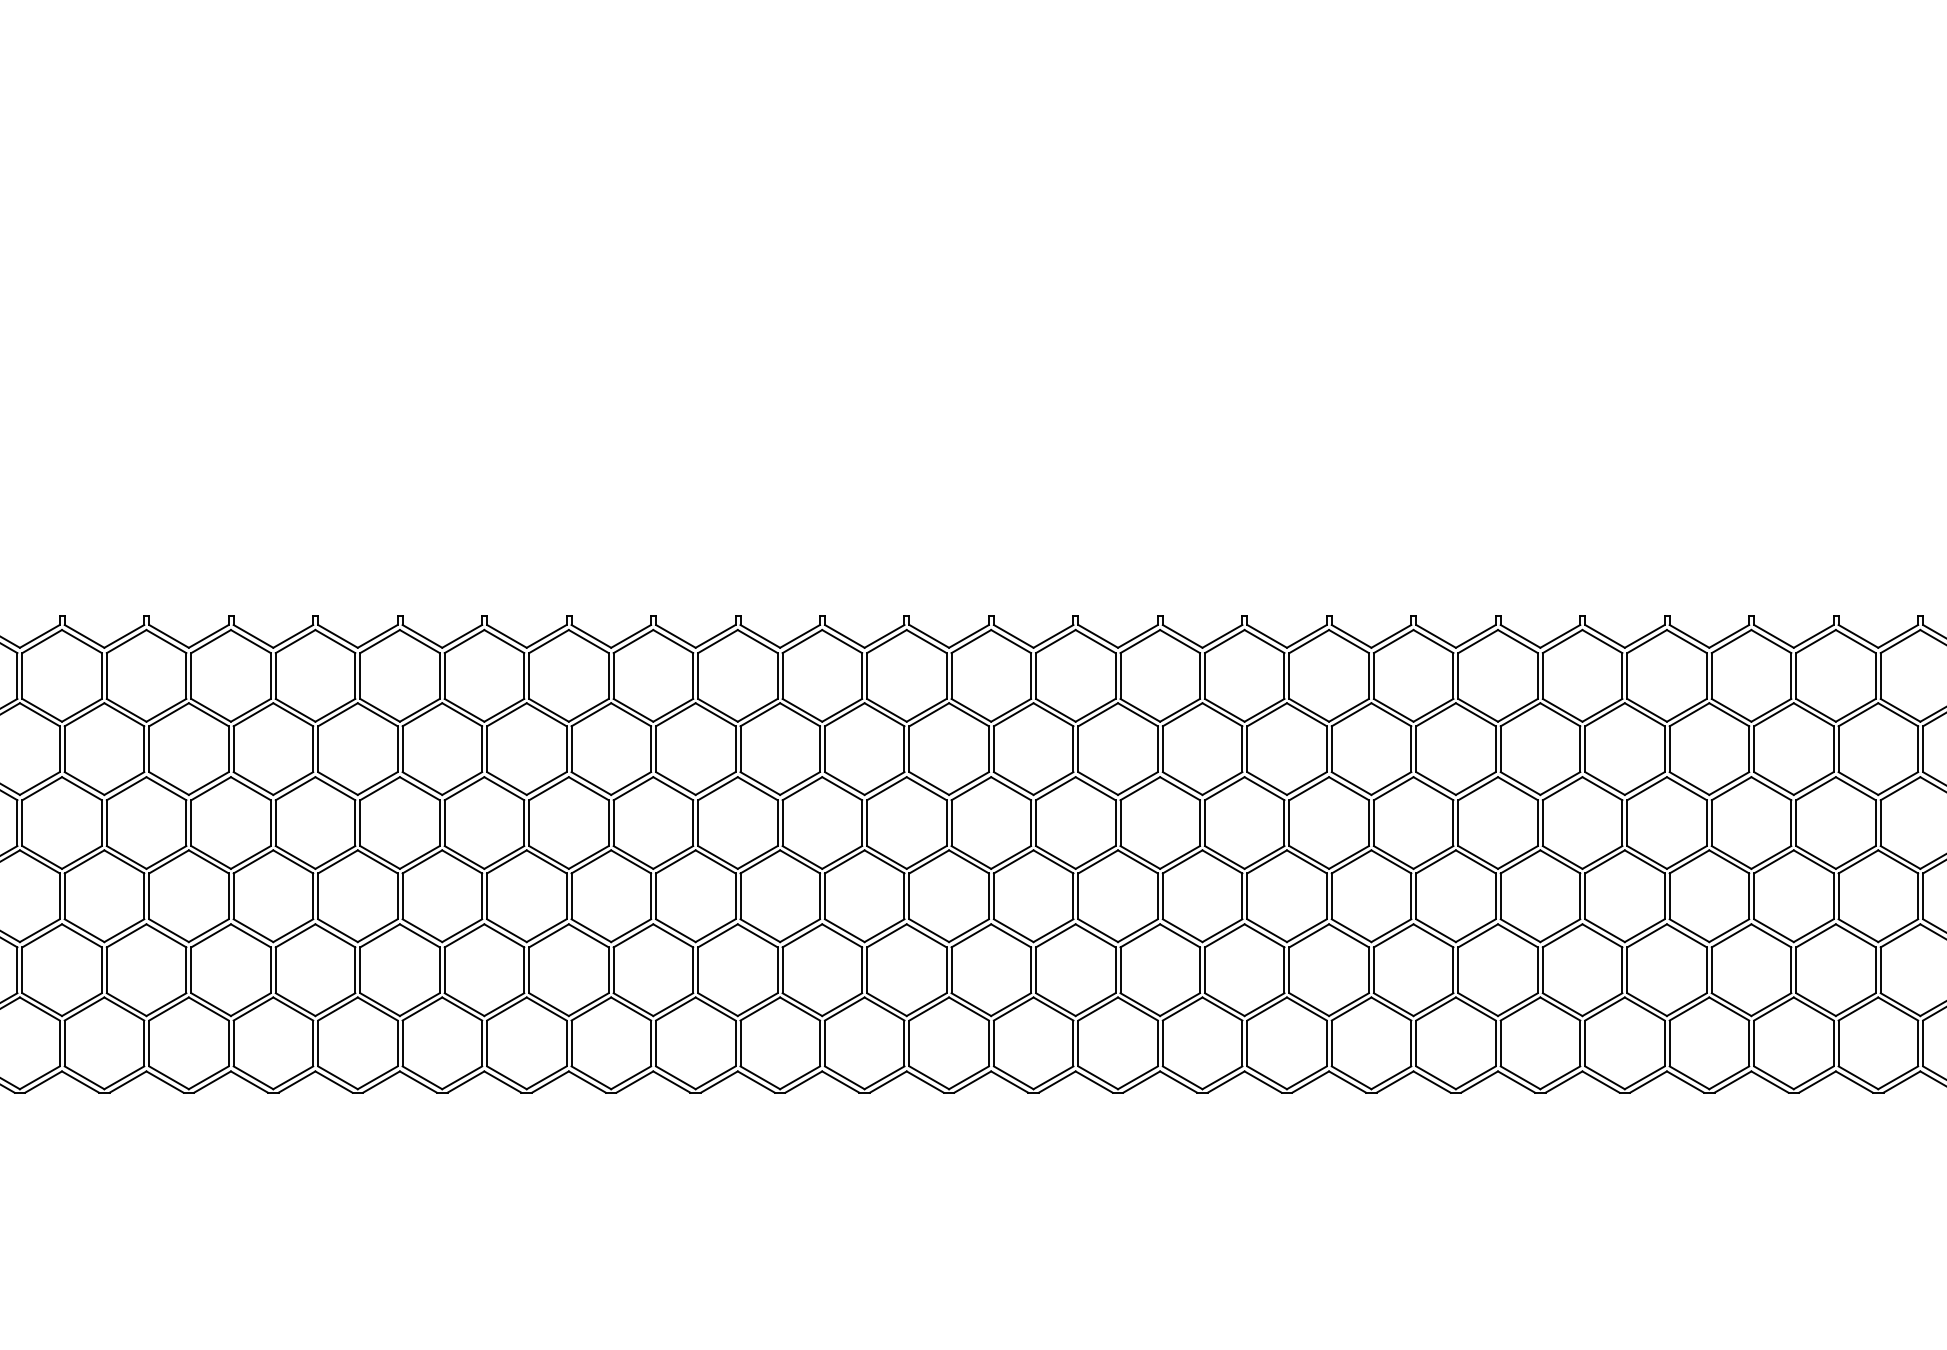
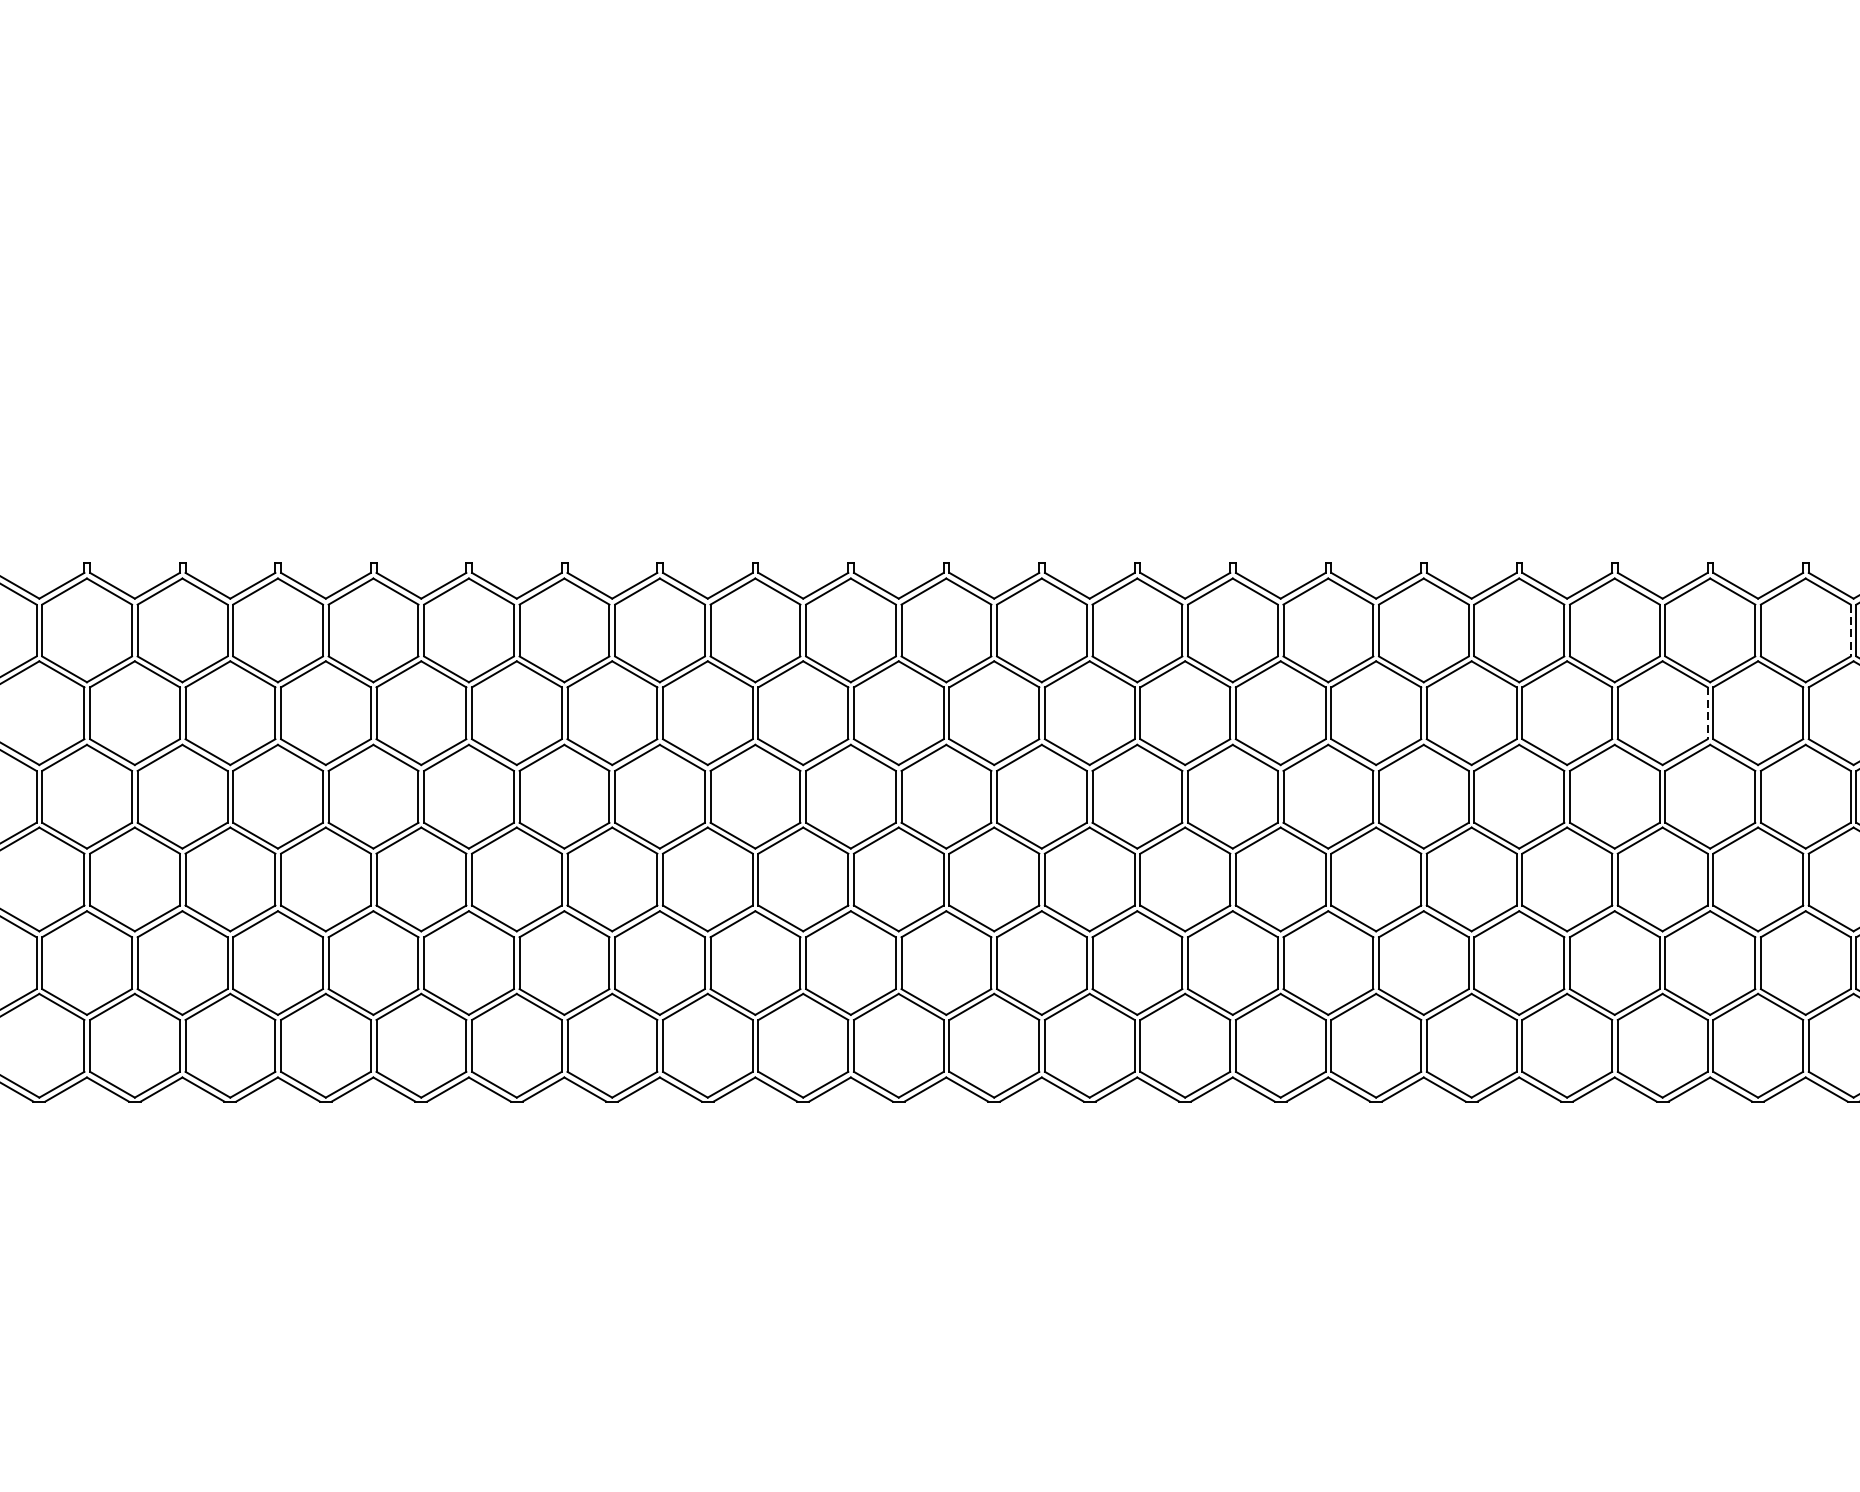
line: (1875, 676) -> (1850, 631), solid -> dashed
line: (1749, 749) -> (1708, 713), solid -> dashed

